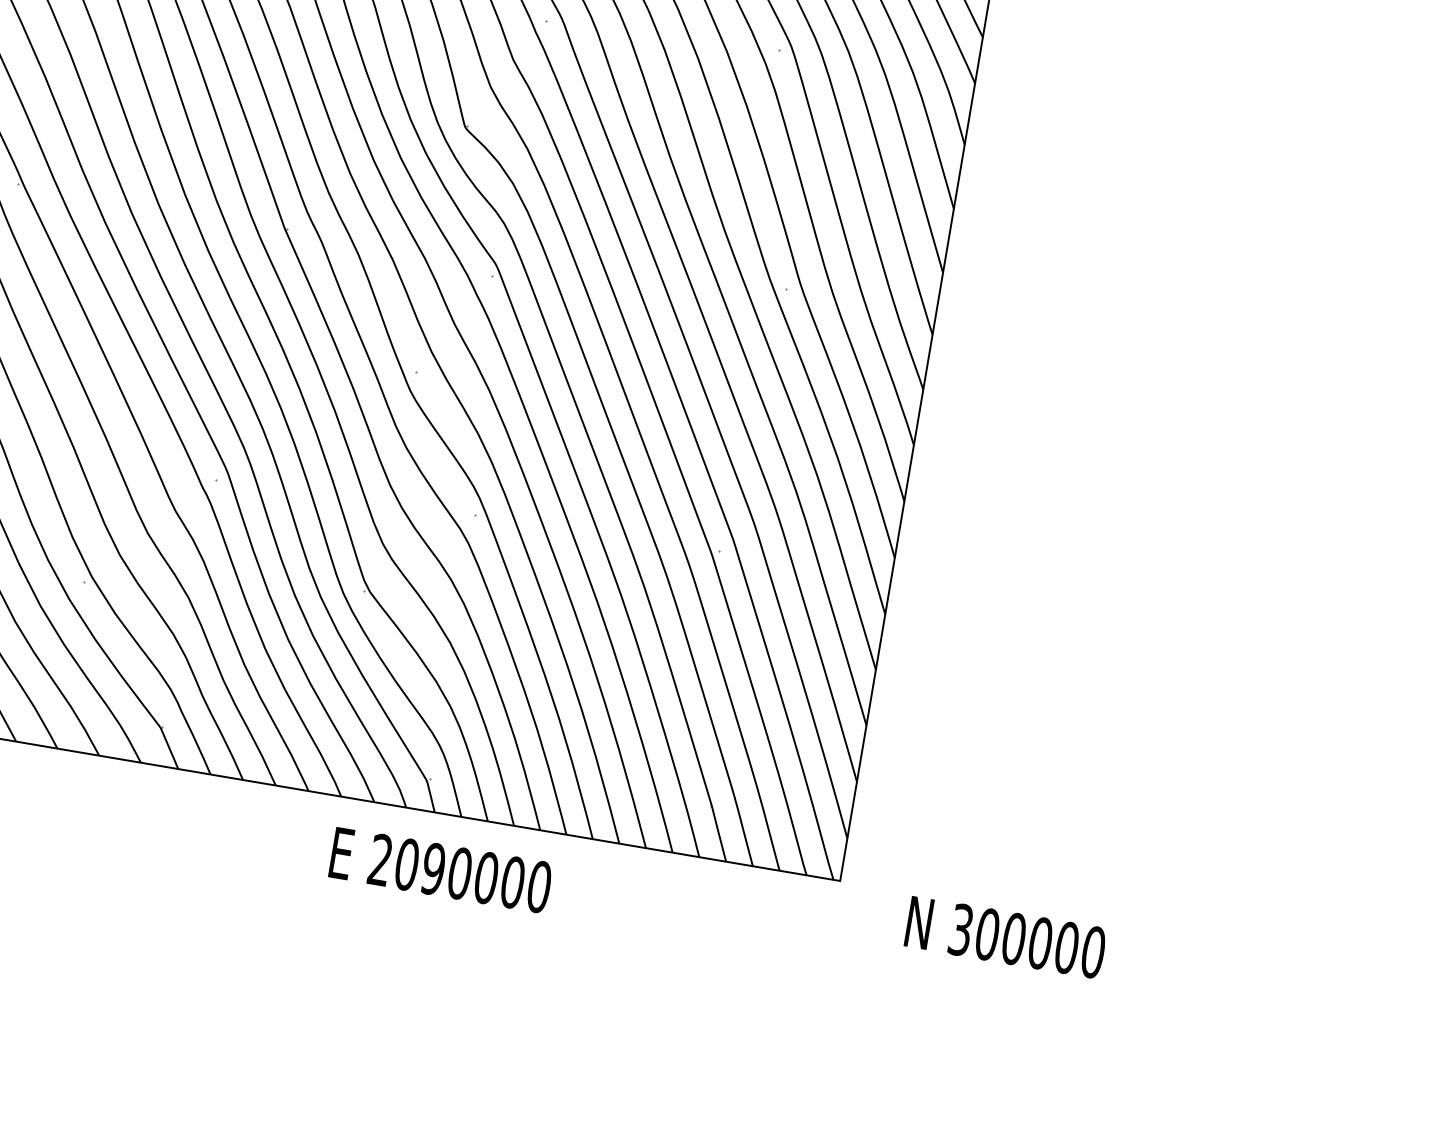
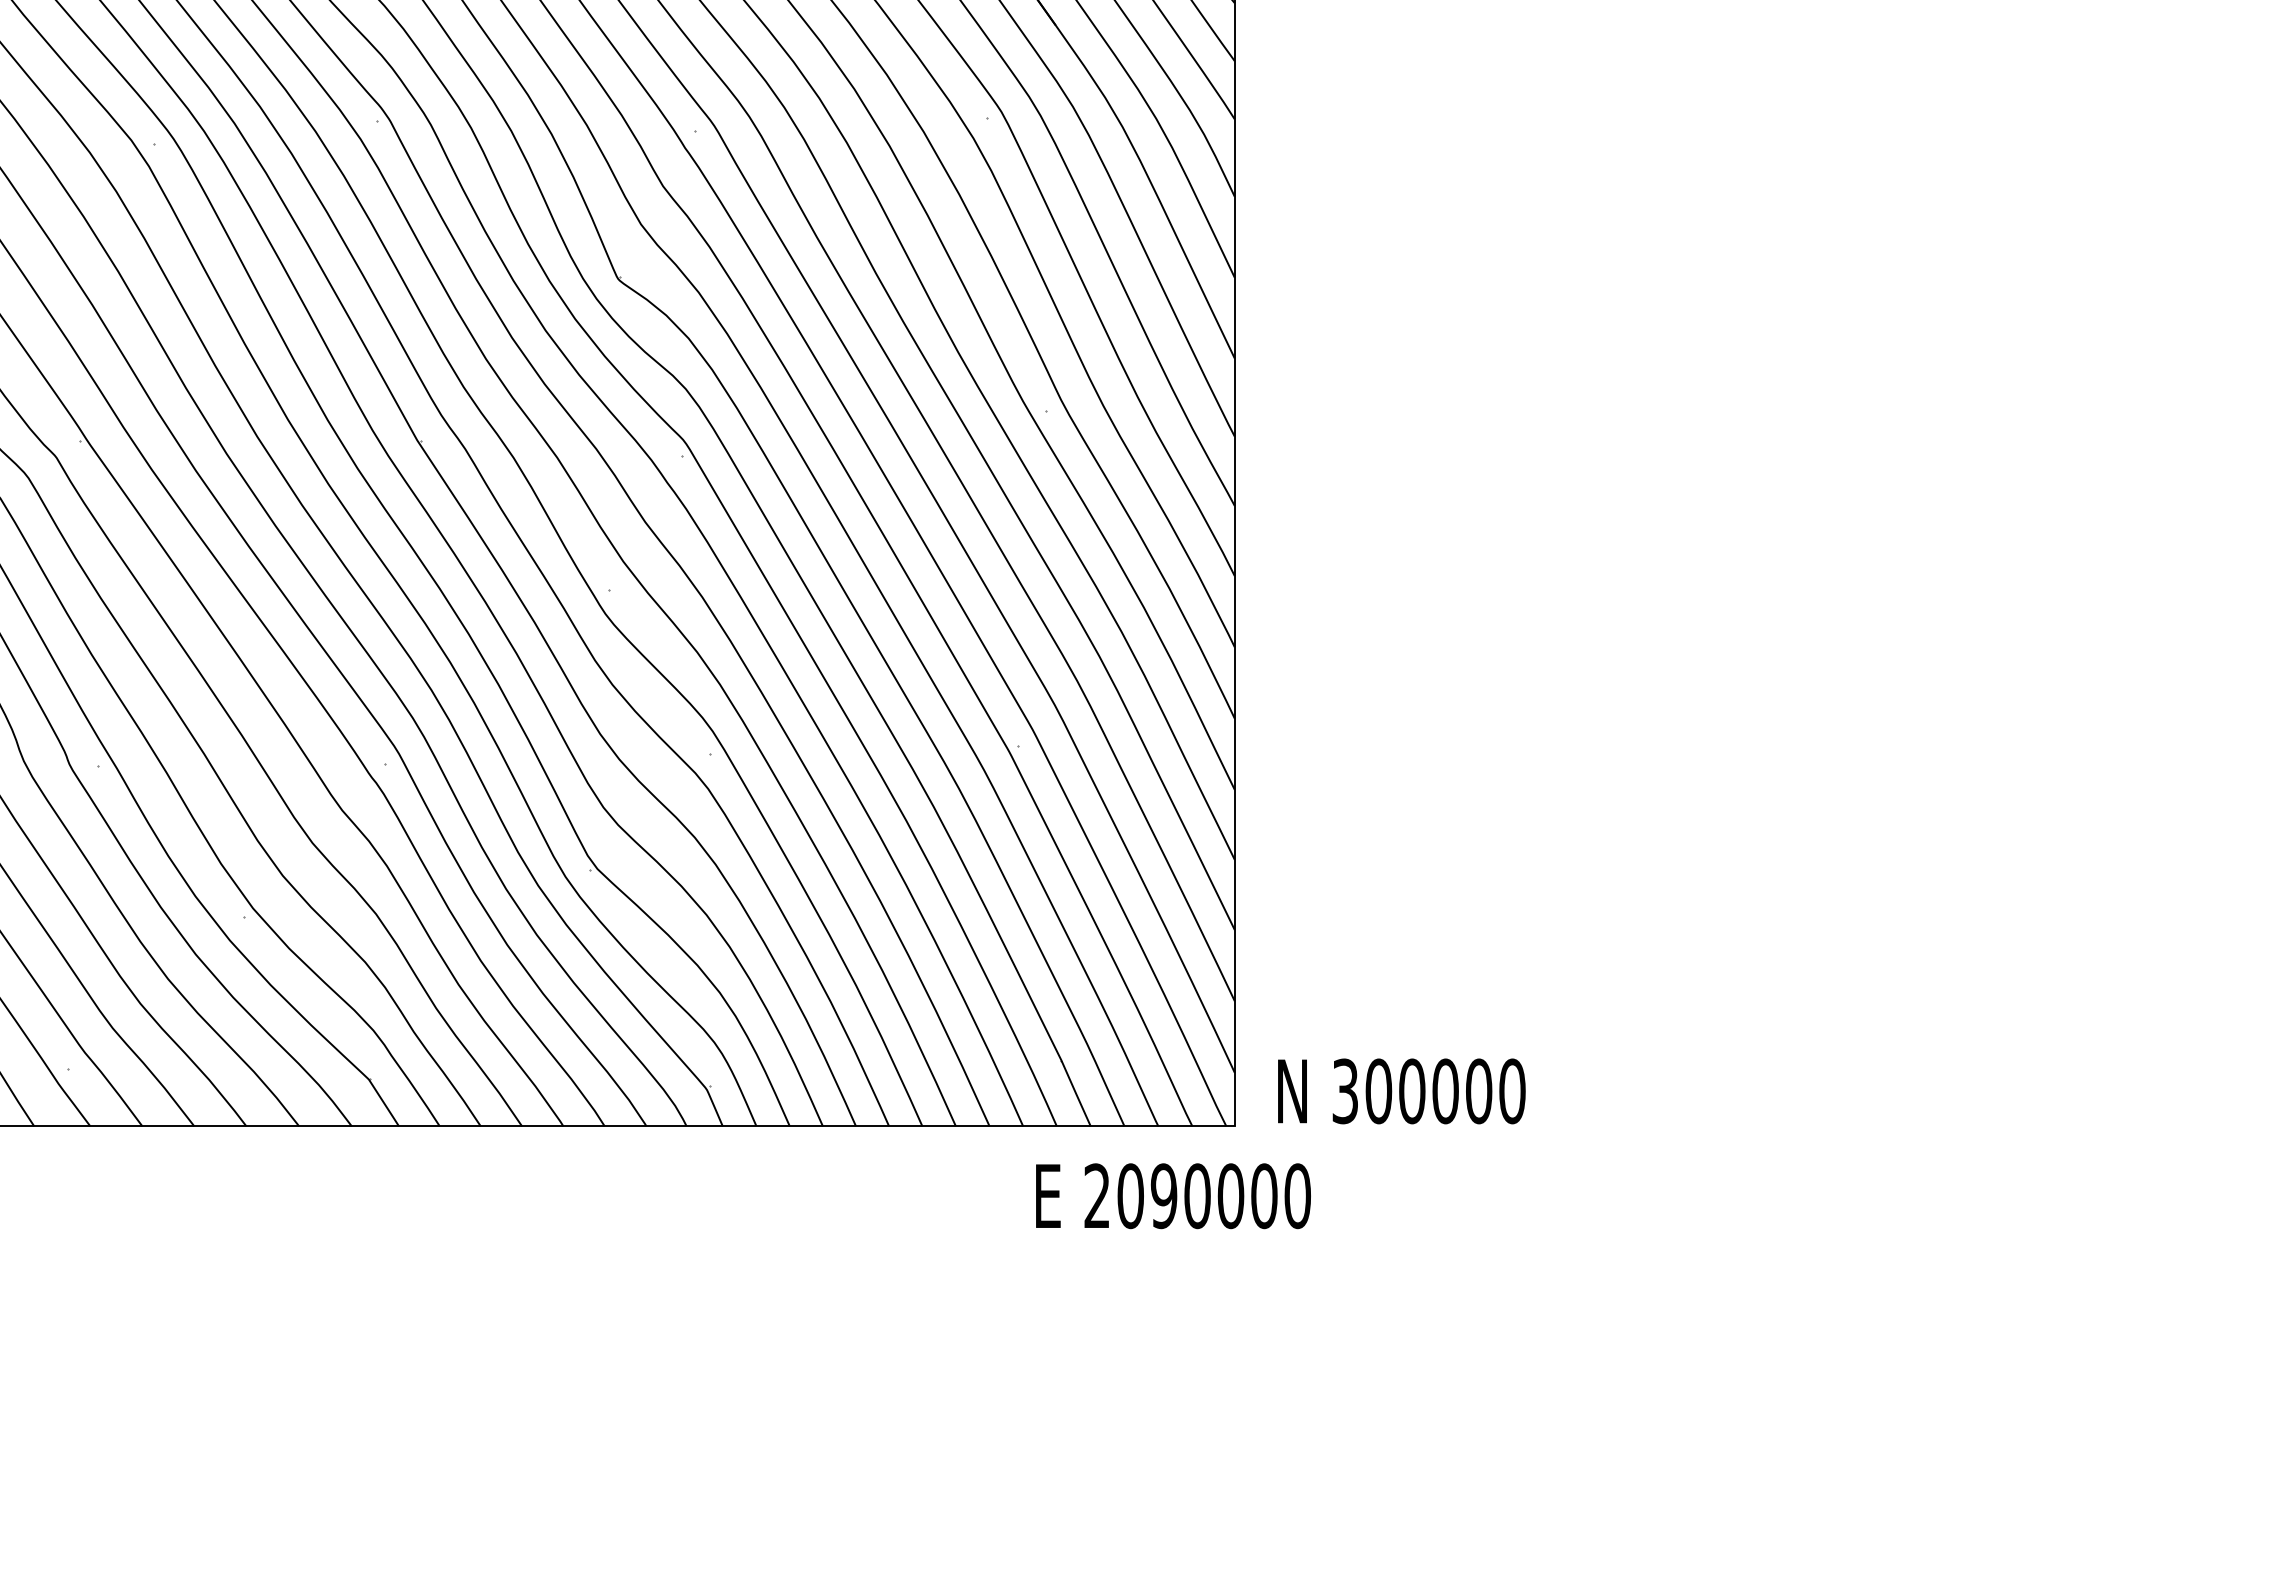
text: (440, 870) -> (1173, 1196), moved
text: (1005, 937) -> (1401, 1091), moved

